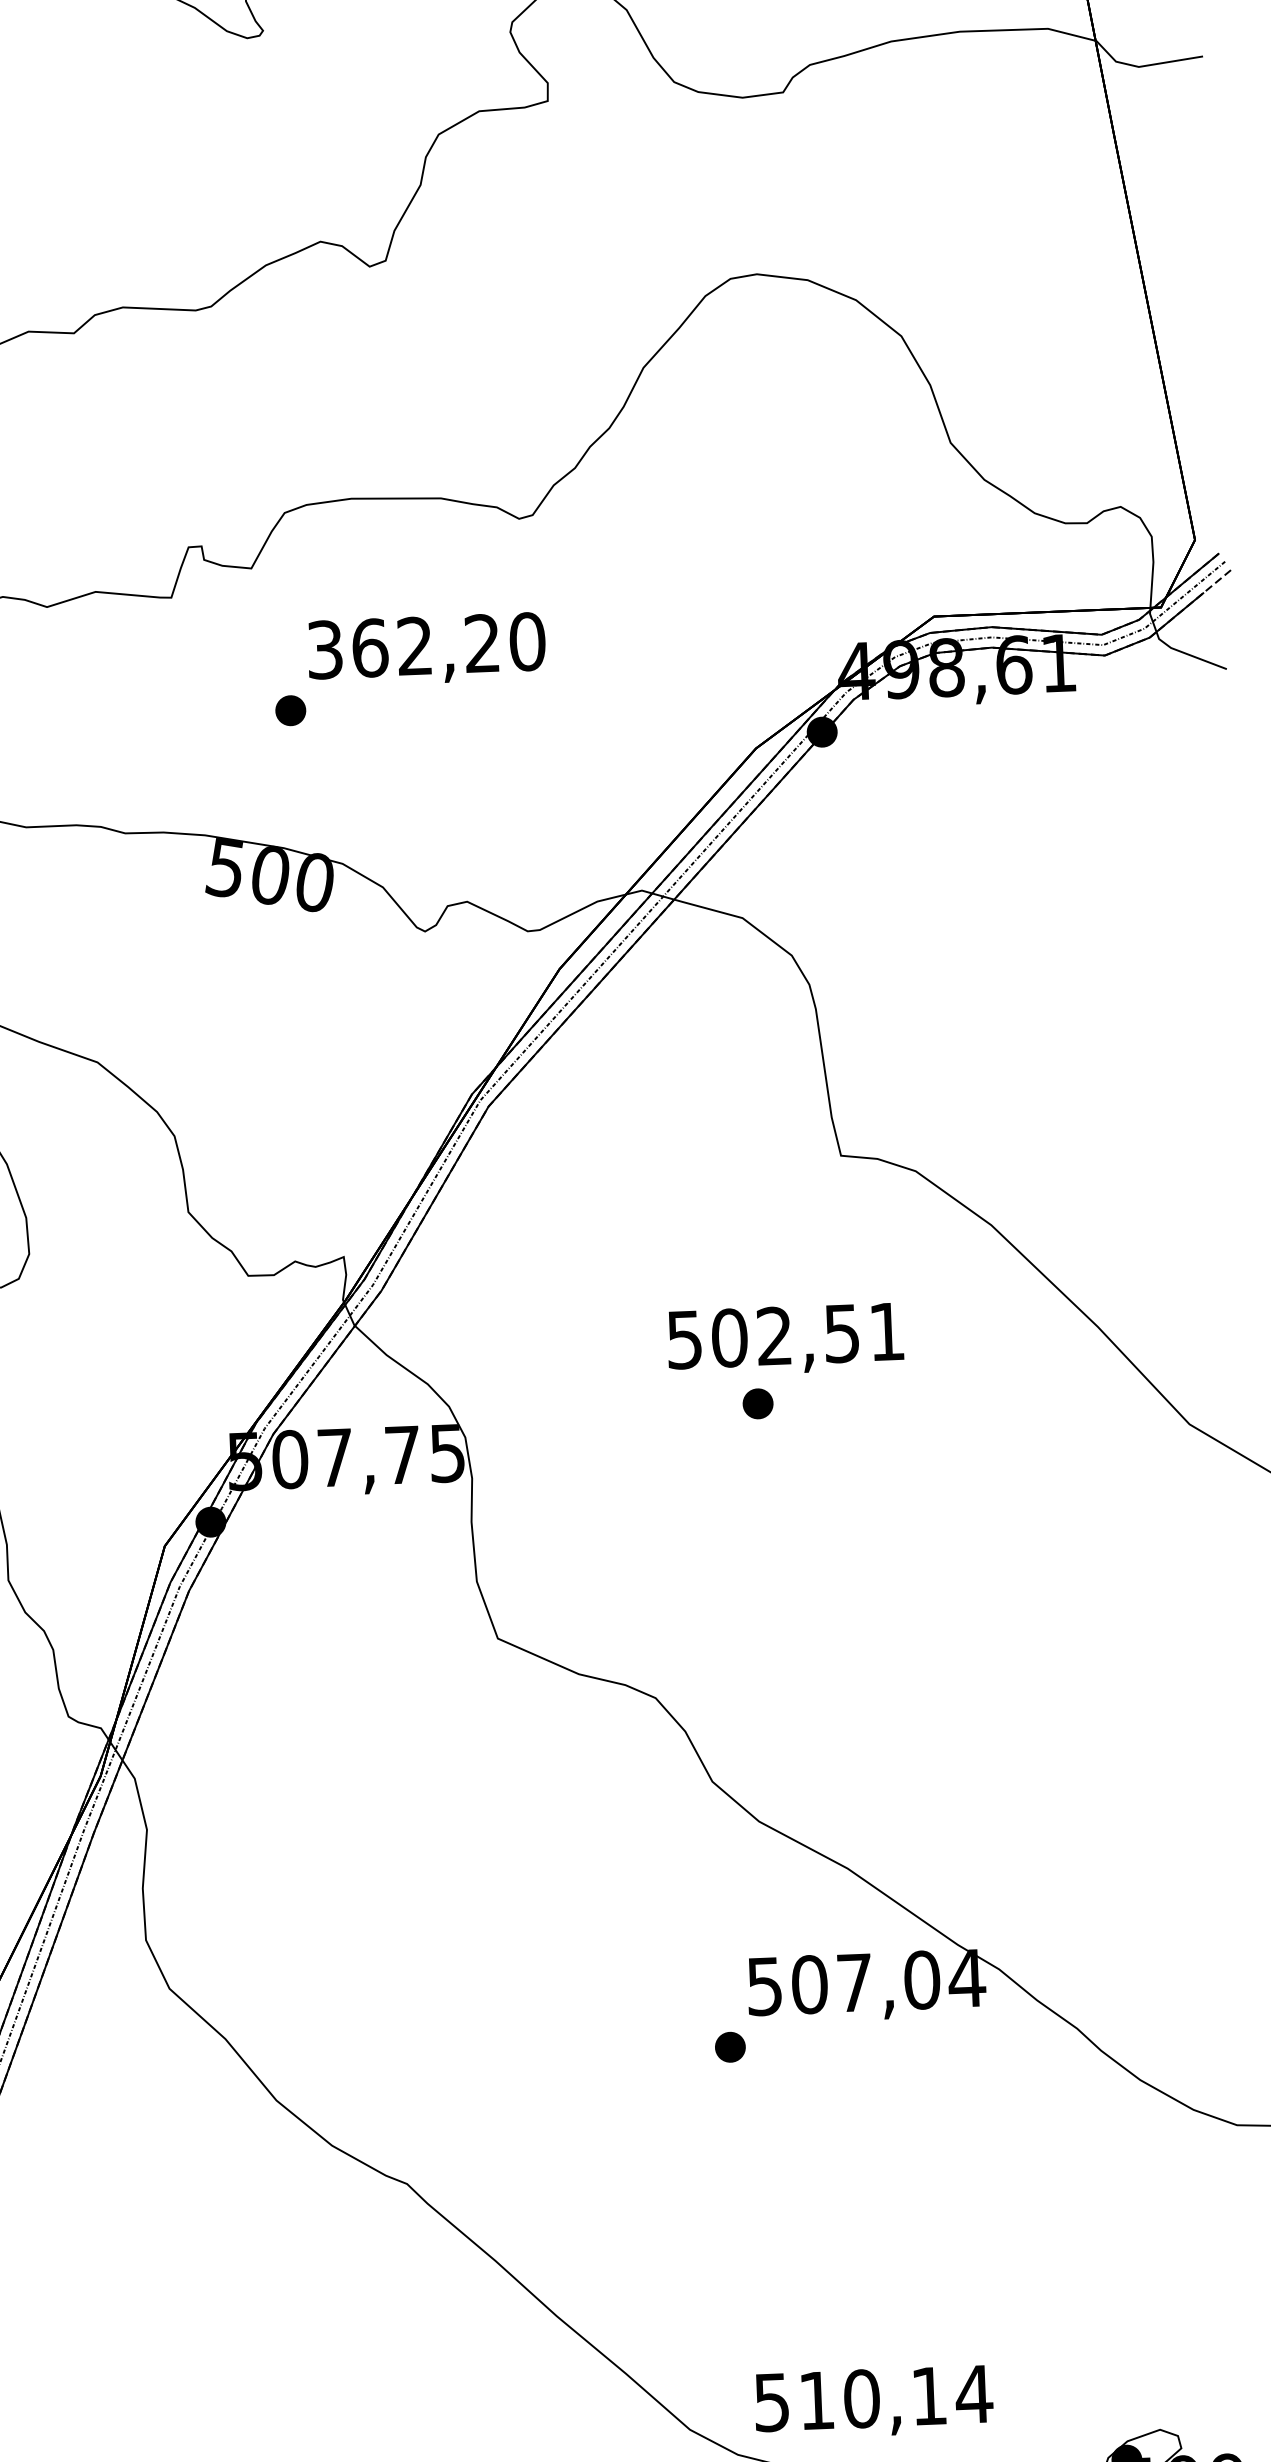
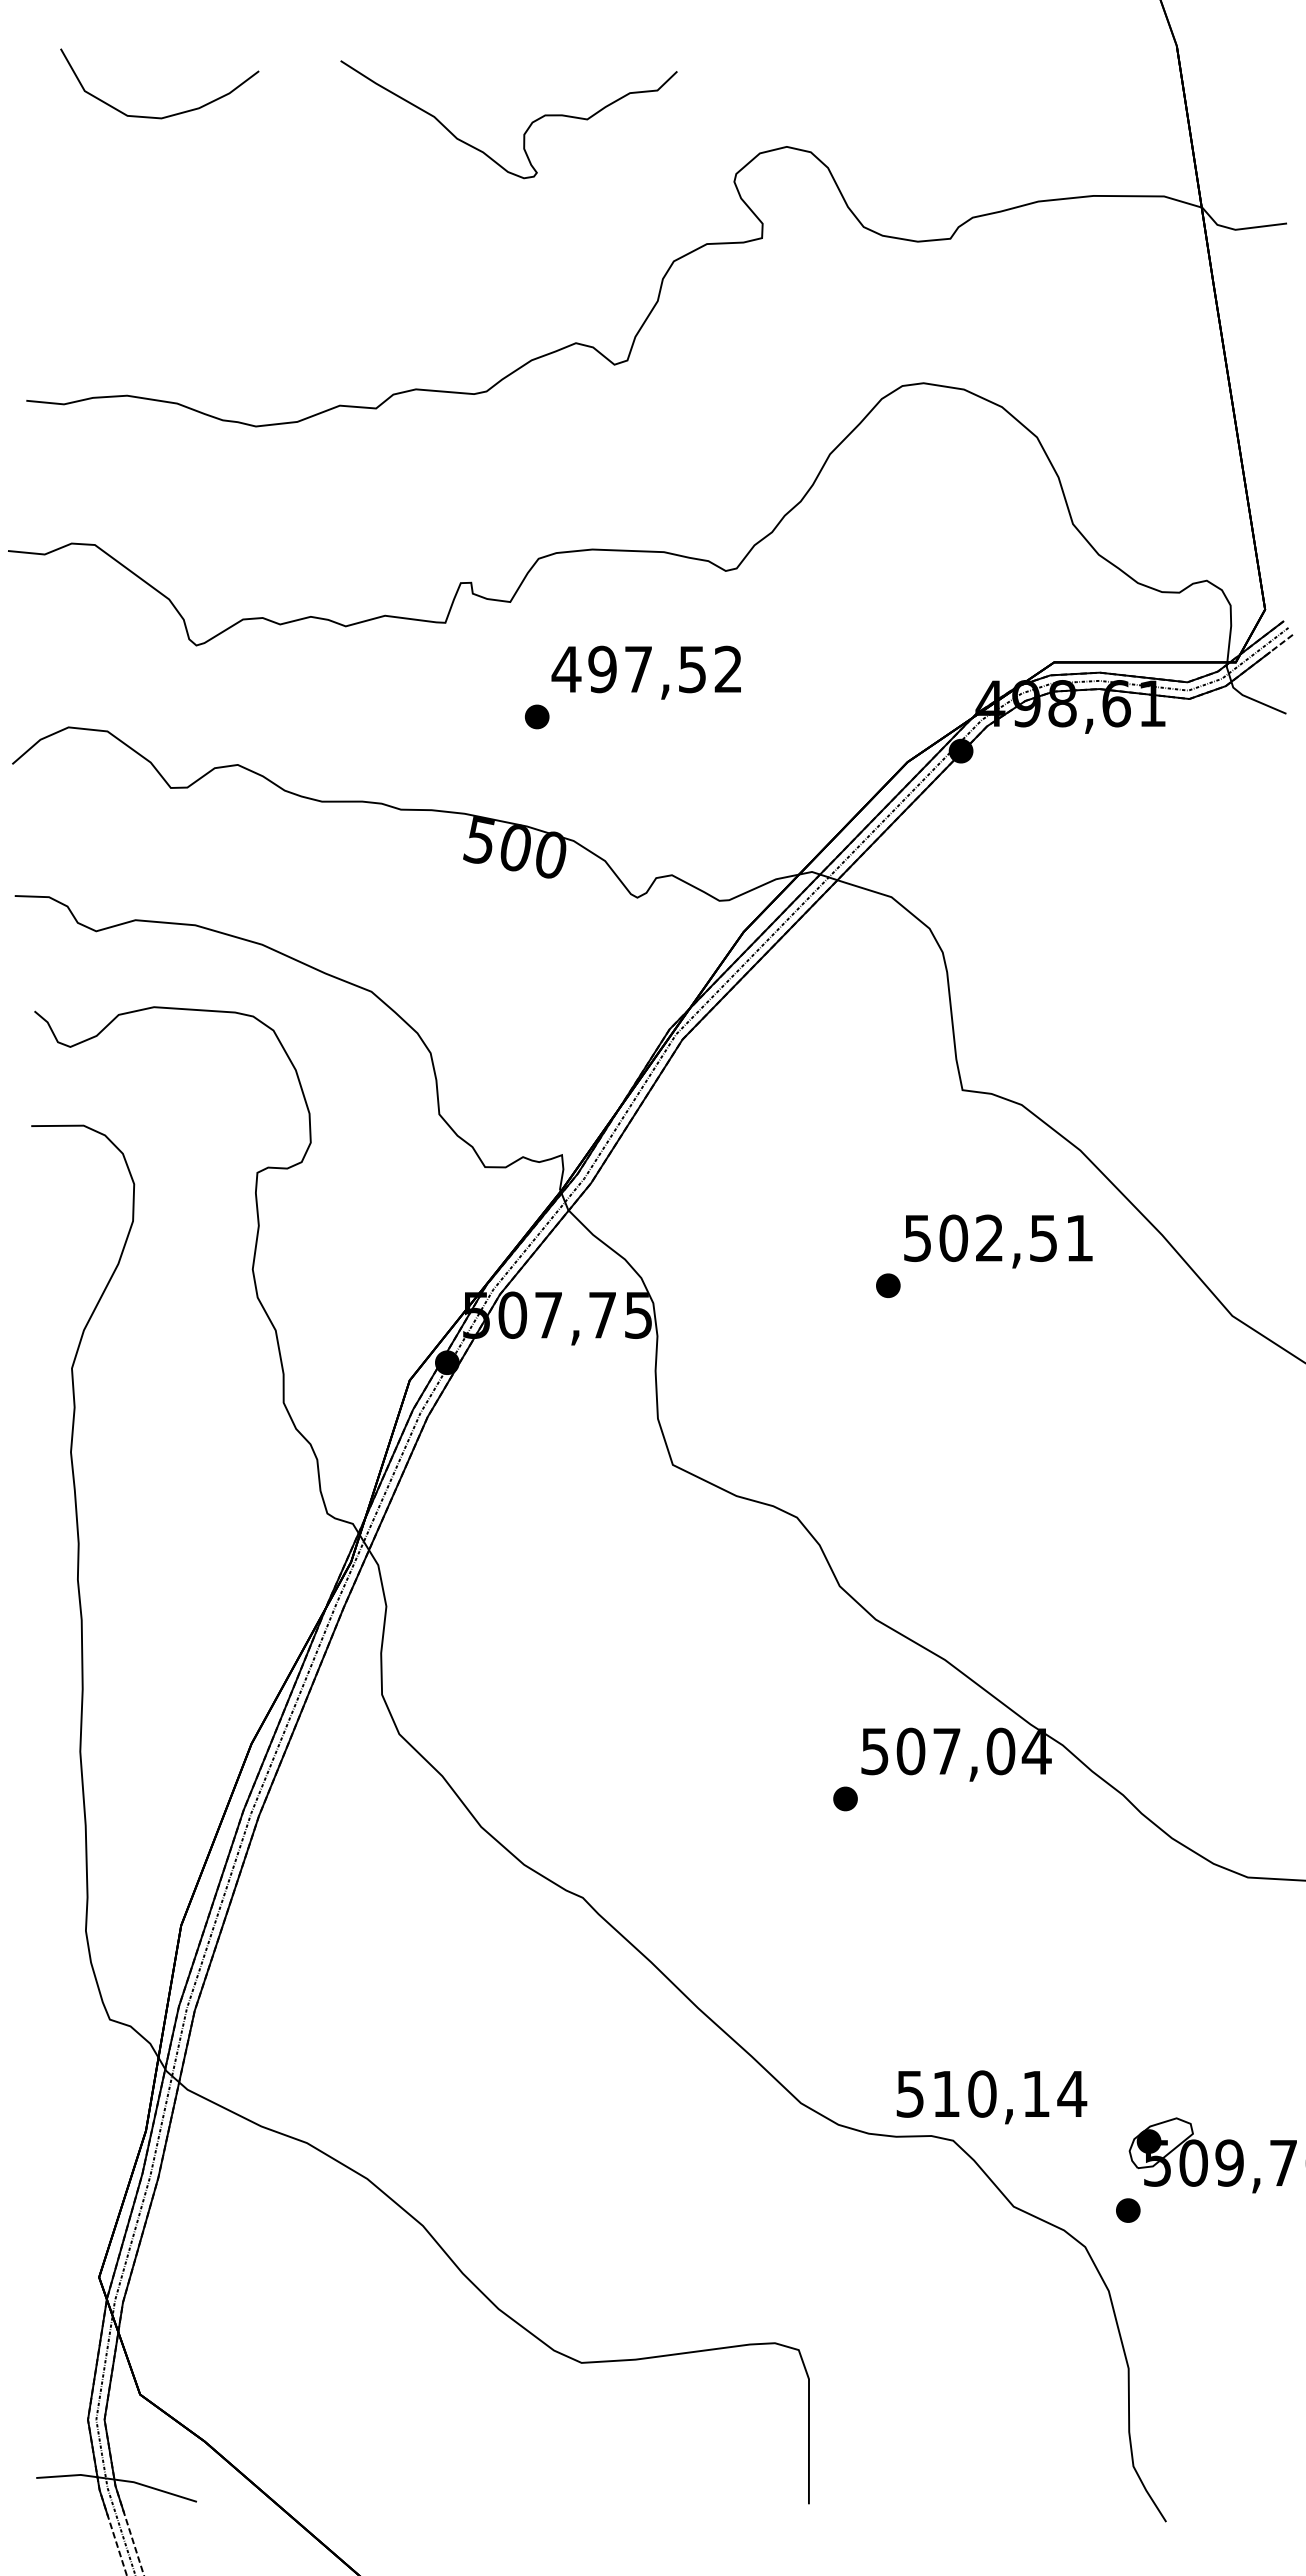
text: (424, 645) -> (646, 669), 362,20 -> 497,52
text: (785, 1339) -> (998, 1241), moved
text: (873, 2402) -> (991, 2097), moved

